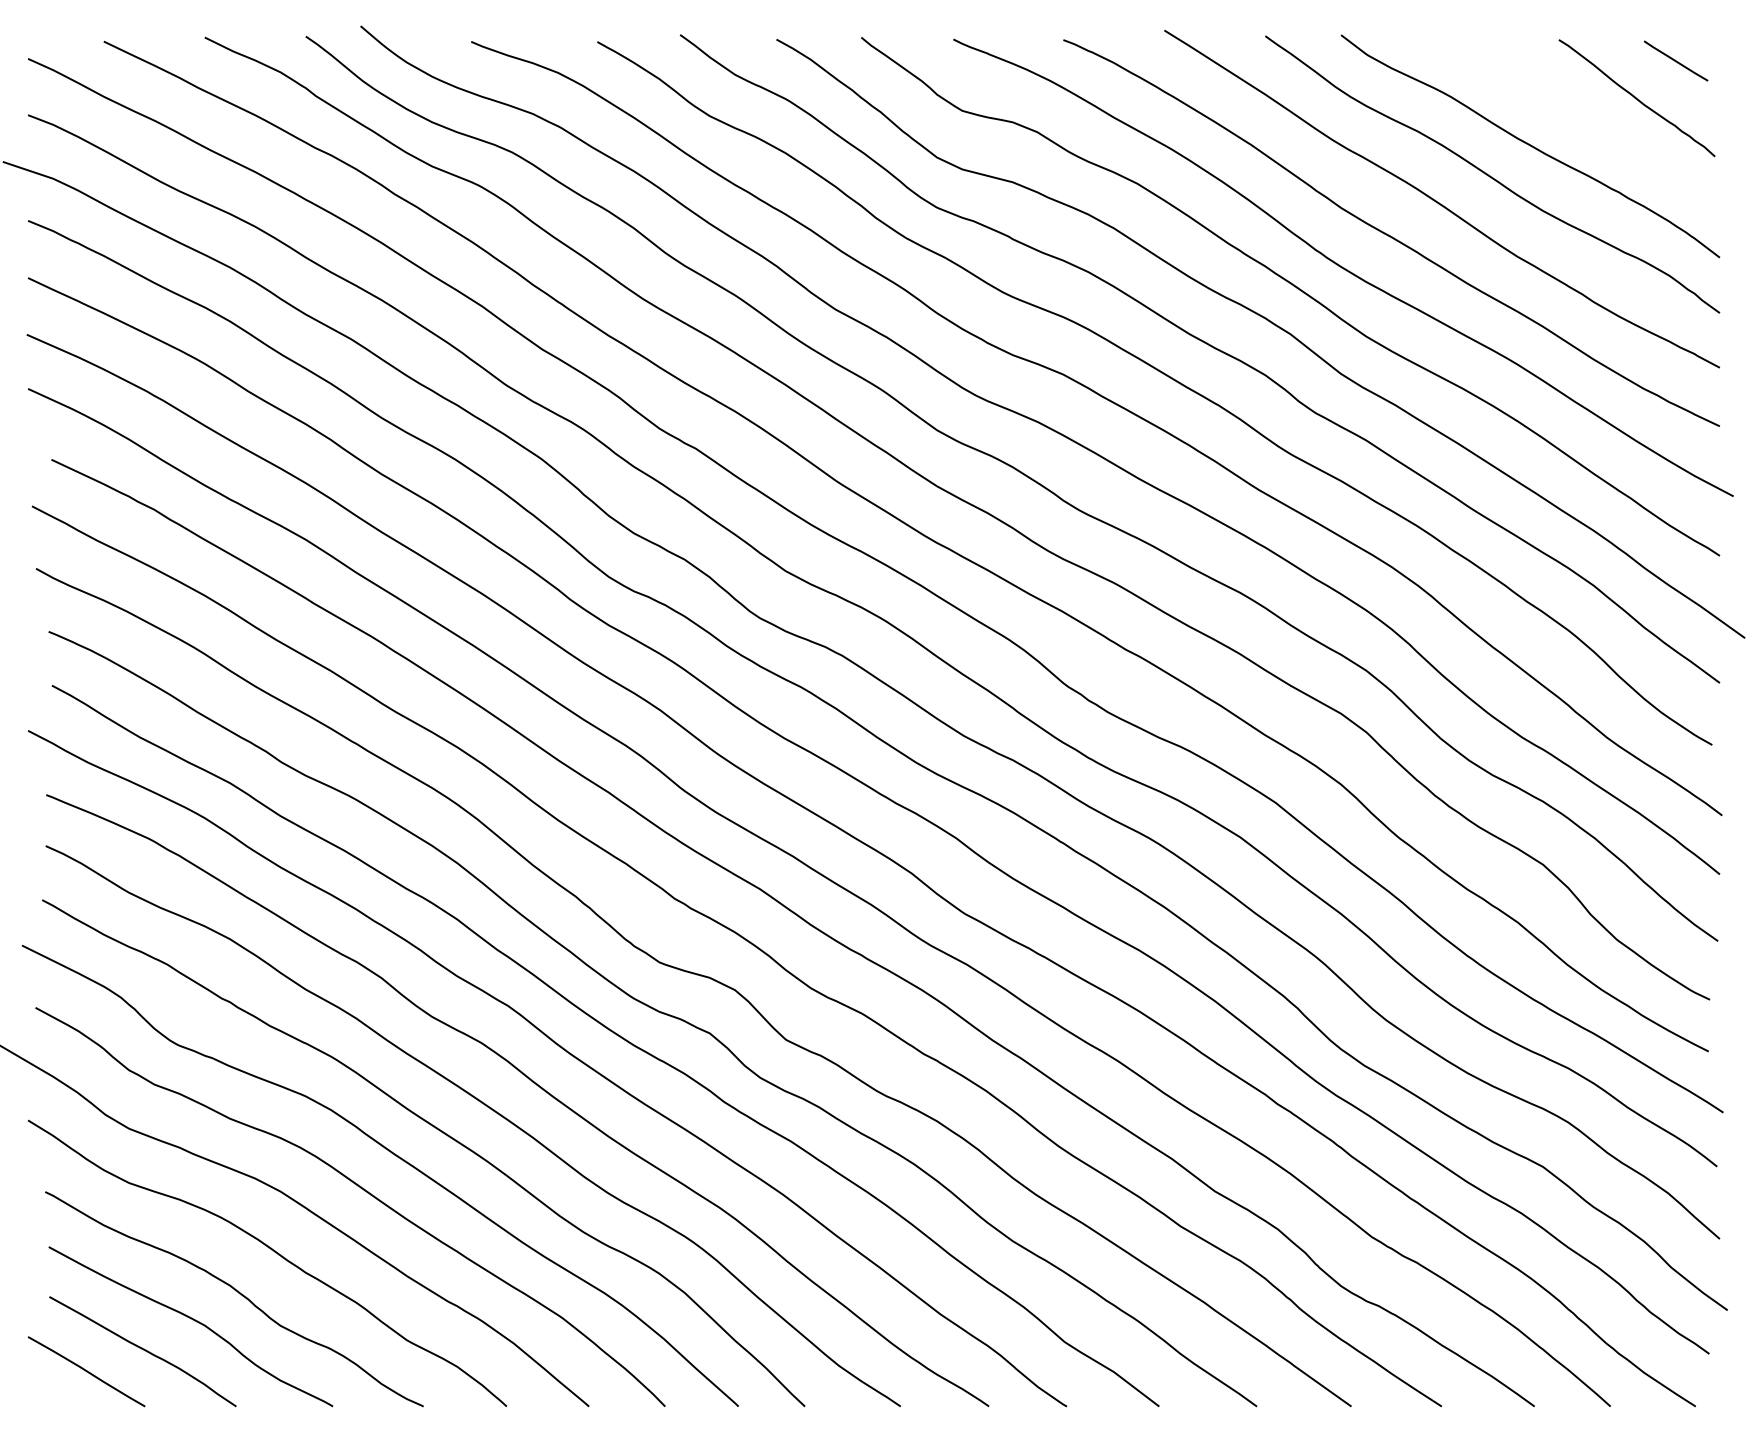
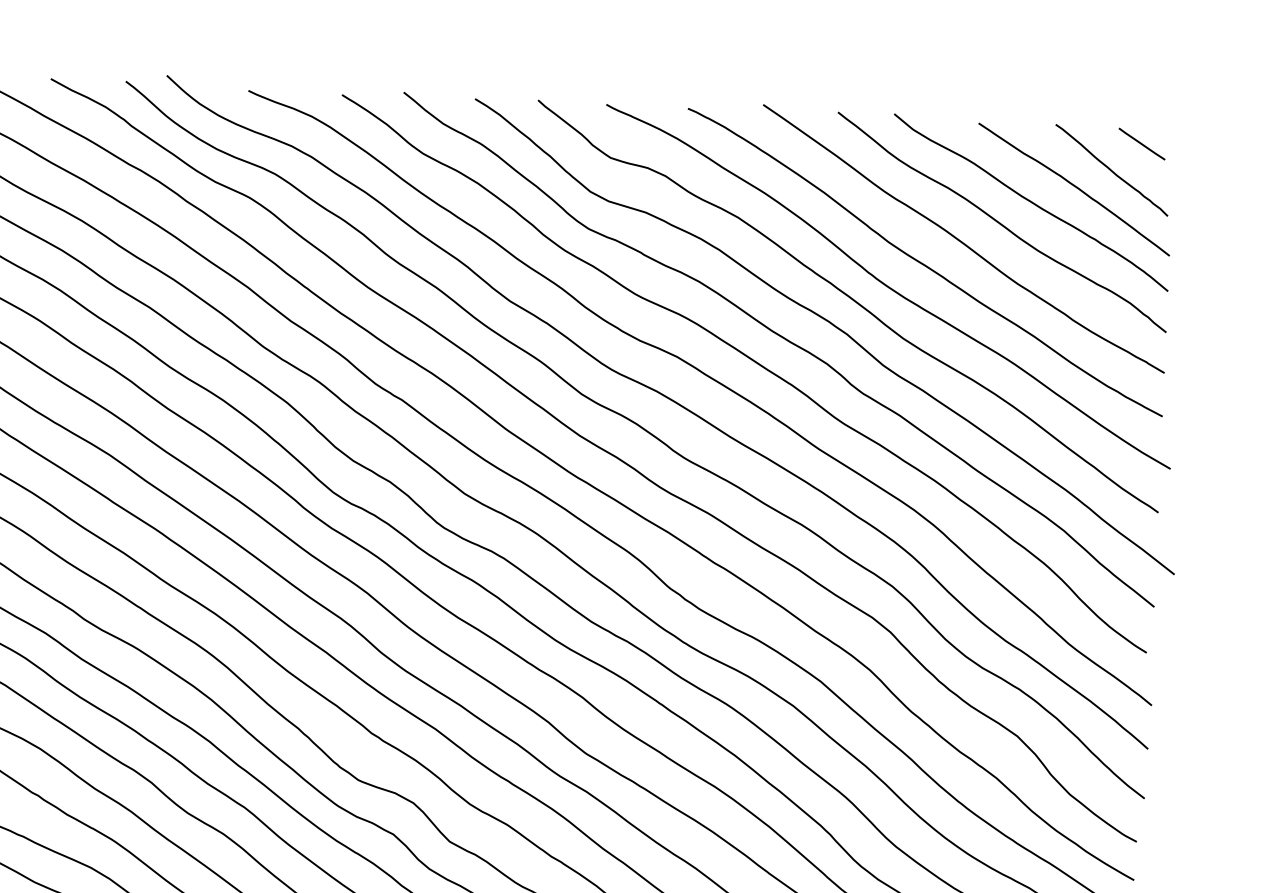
curve: (1589, 123) -> (1075, 187), added

